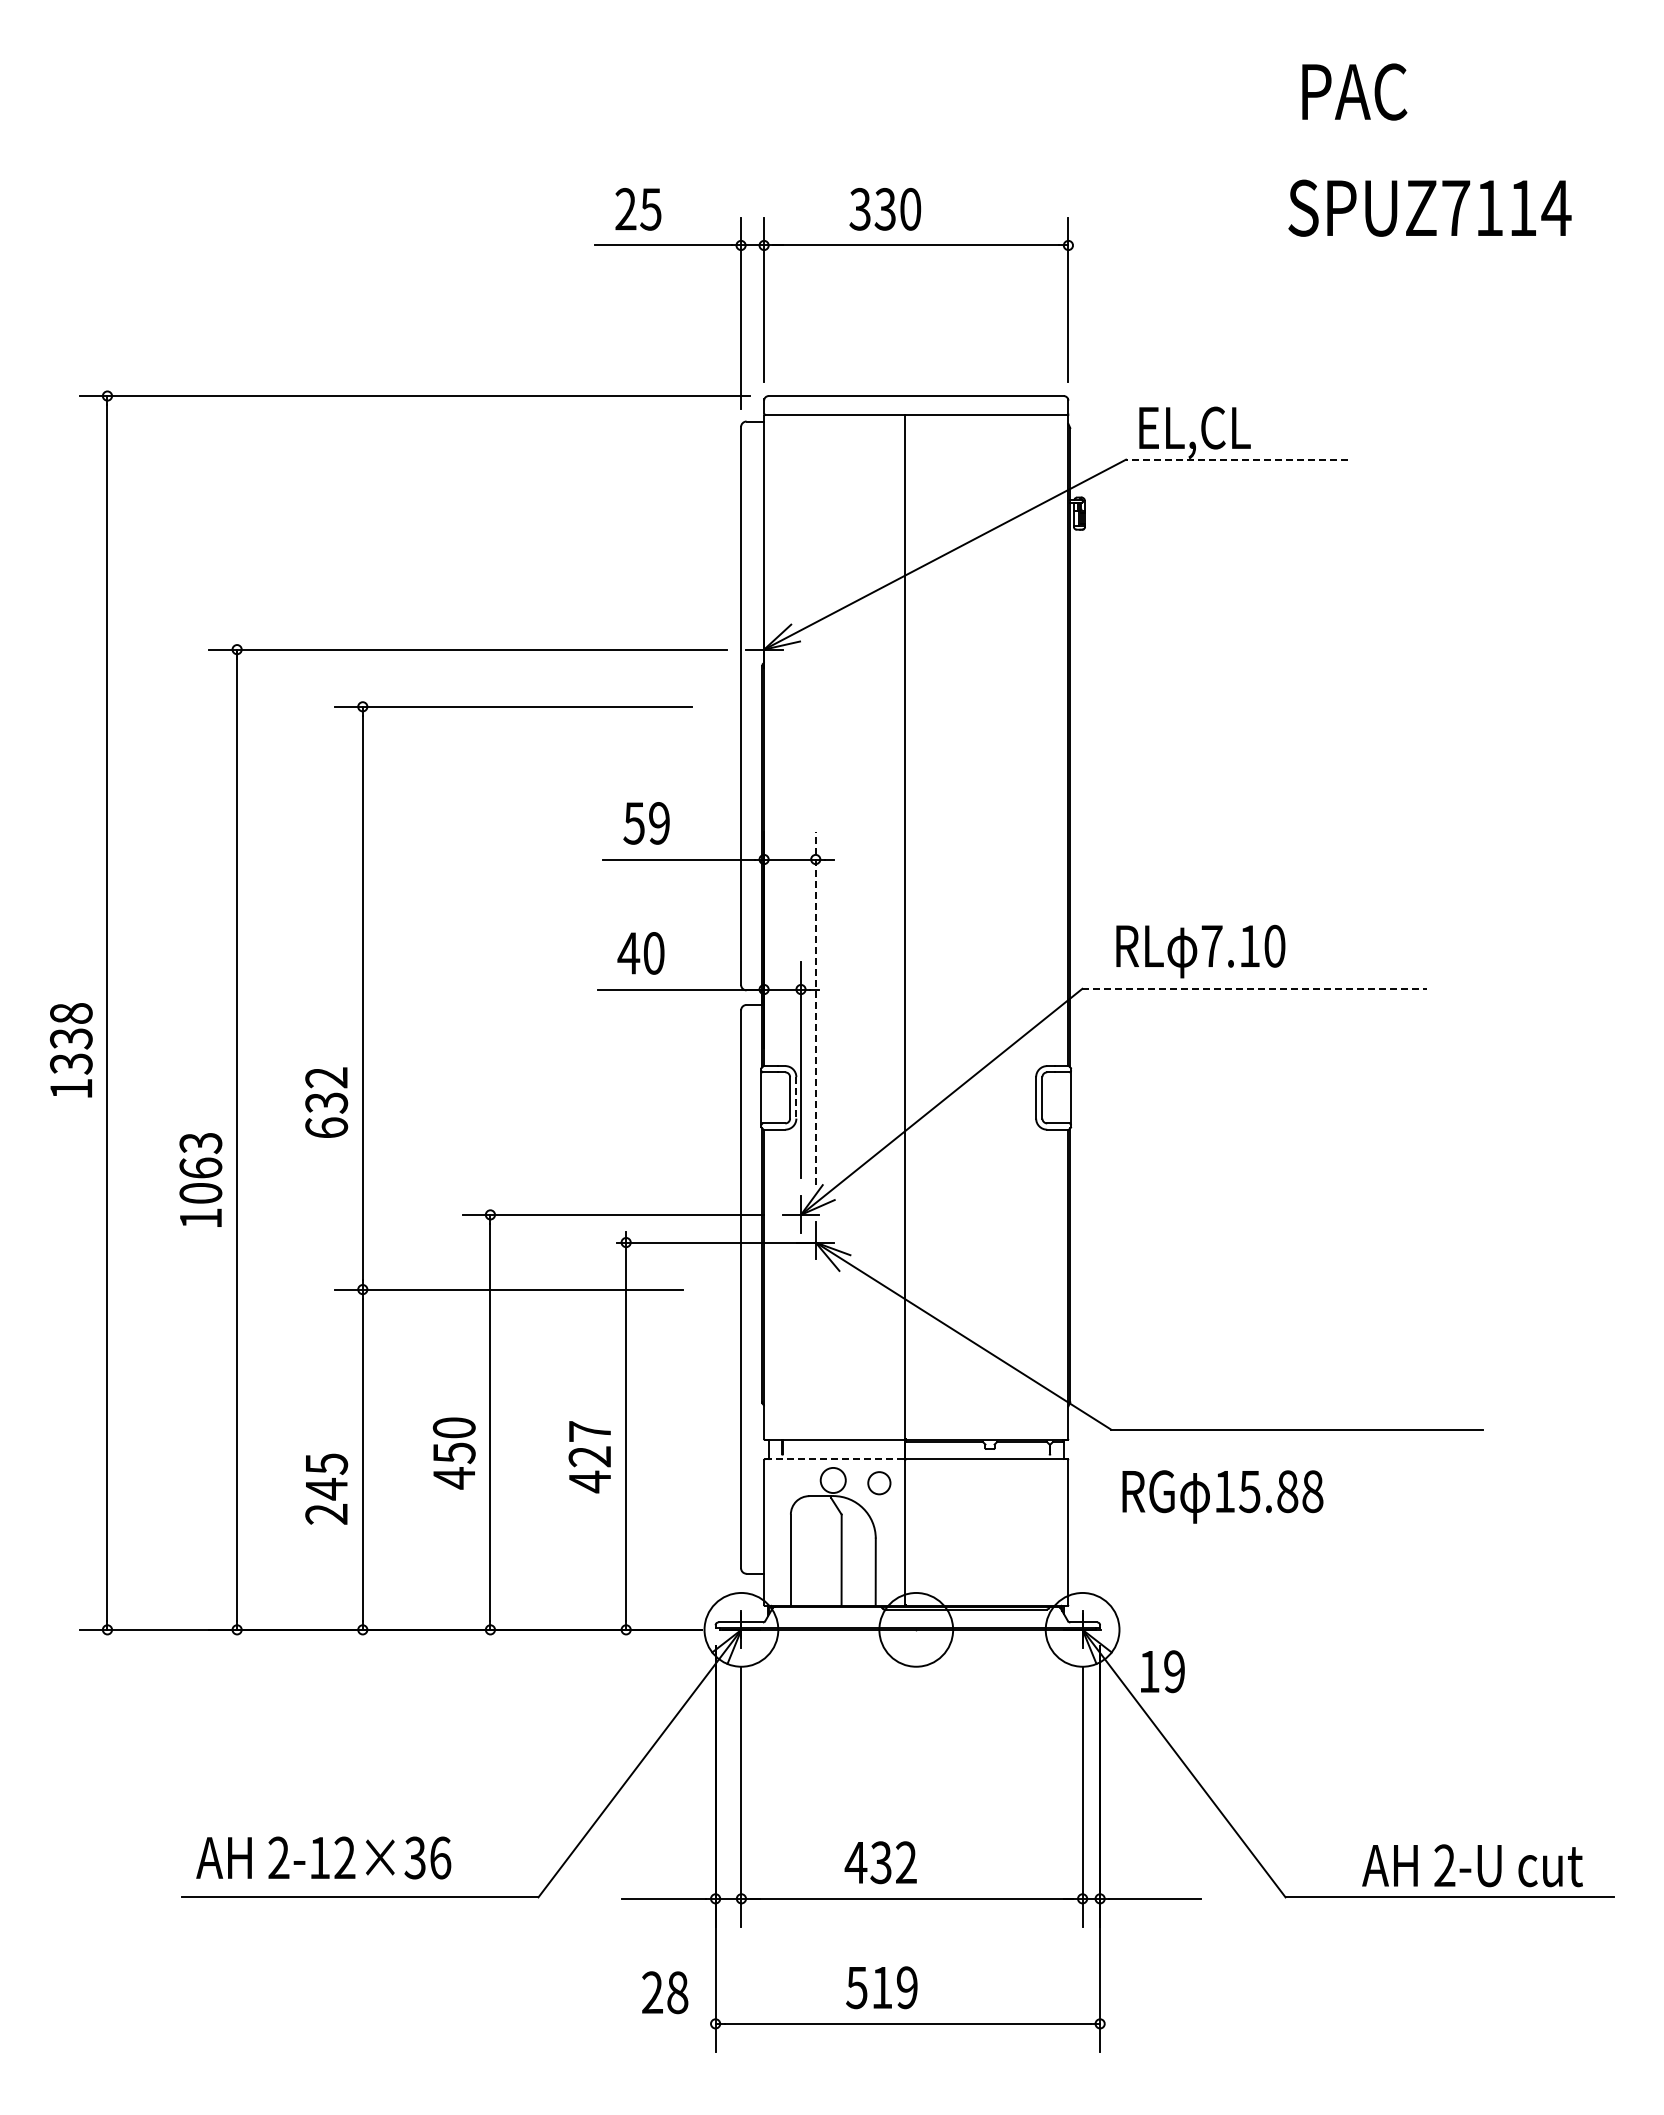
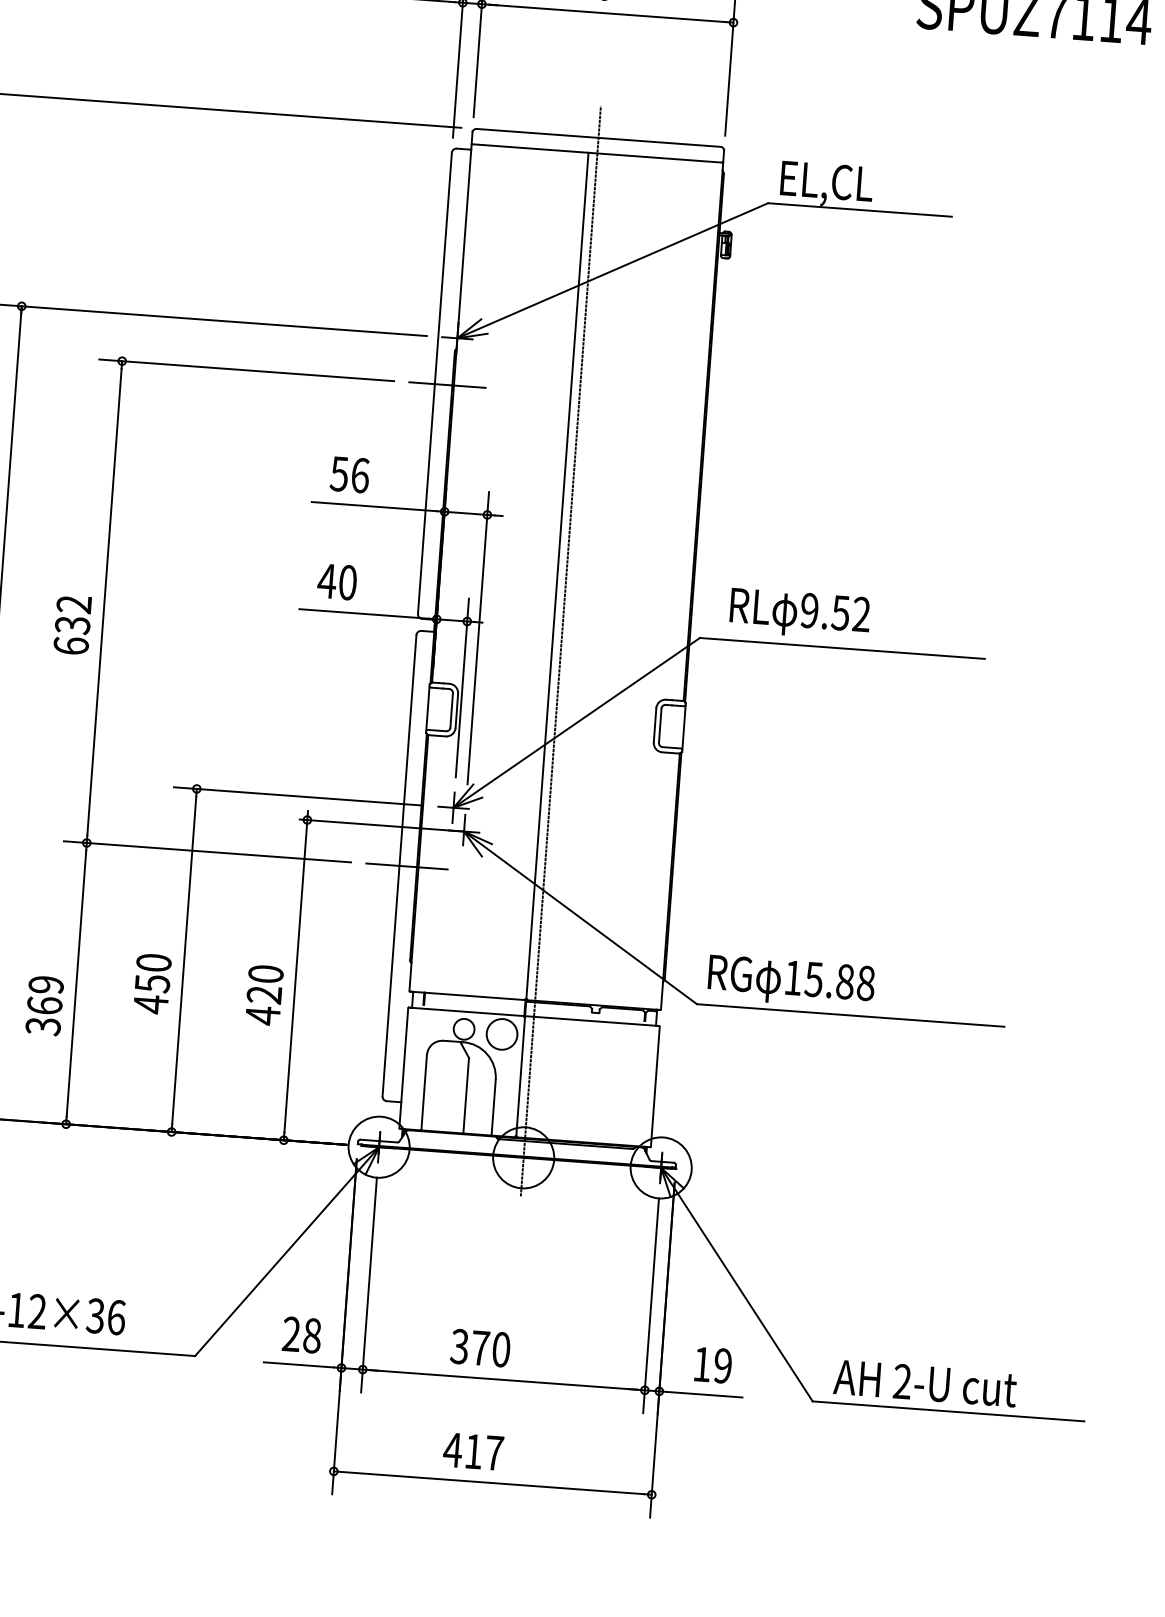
line: (1236, 459) -> (859, 209), dashed -> solid
line: (756, 706) -> (447, 384), added
text: (659, 823) -> (360, 475), 59 -> 56
text: (1243, 945) -> (835, 611), 7.10 -> 9.52
line: (1255, 988) -> (843, 648), dashed -> solid
line: (815, 1008) -> (478, 638), dashed -> solid
line: (916, 1016) -> (561, 650), added
line: (796, 1097) -> (456, 710), dashed -> solid
text: (326, 1102) -> (72, 624), moved
line: (749, 1289) -> (406, 866), added
text: (589, 1431) -> (265, 974), 427 -> 420
line: (834, 1459) -> (466, 1012), dashed -> solid
circle: (878, 1482) -> (501, 1033), size x1.67
text: (326, 1489) -> (44, 1006), 245 -> 369
text: (1222, 1496) -> (791, 981), moved
text: (1162, 1671) -> (713, 1365), moved
text: (880, 1862) -> (479, 1347), 432 -> 370
text: (1472, 1865) -> (925, 1383), moved
text: (881, 1987) -> (473, 1451), 519 -> 417
text: (665, 1992) -> (302, 1334), moved

